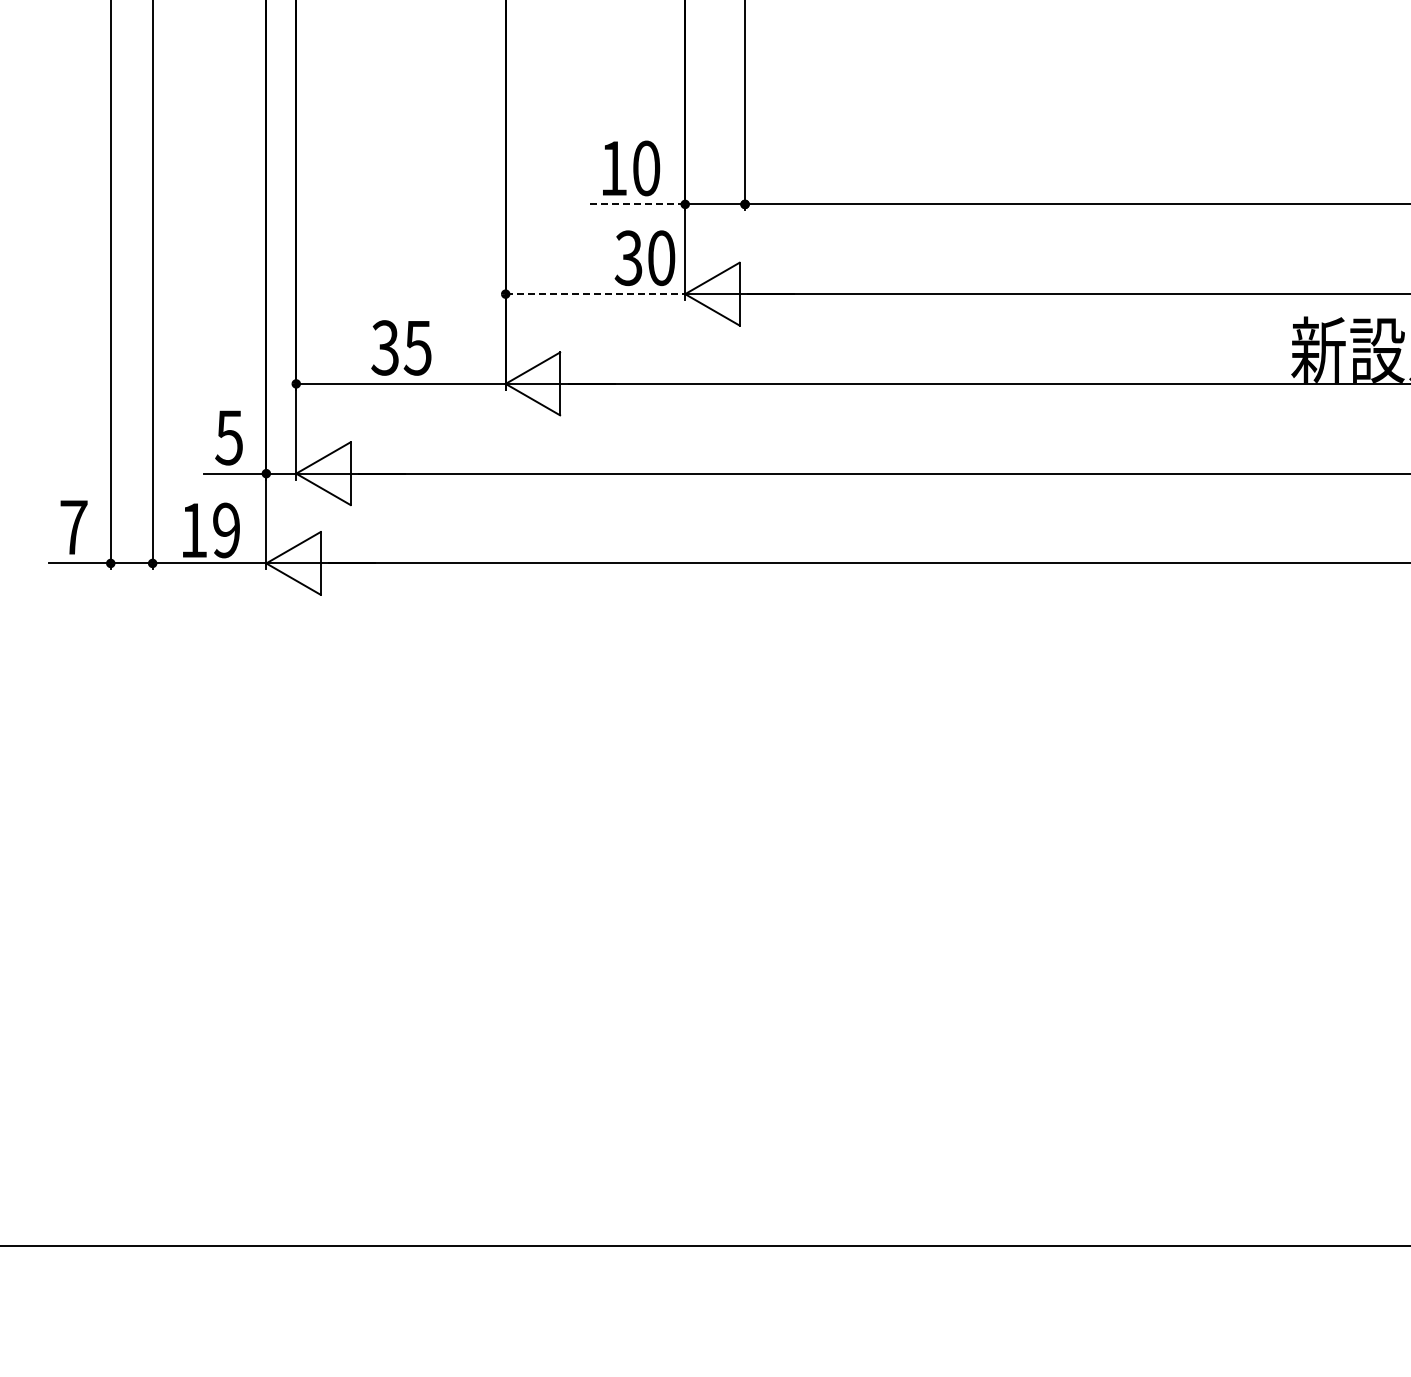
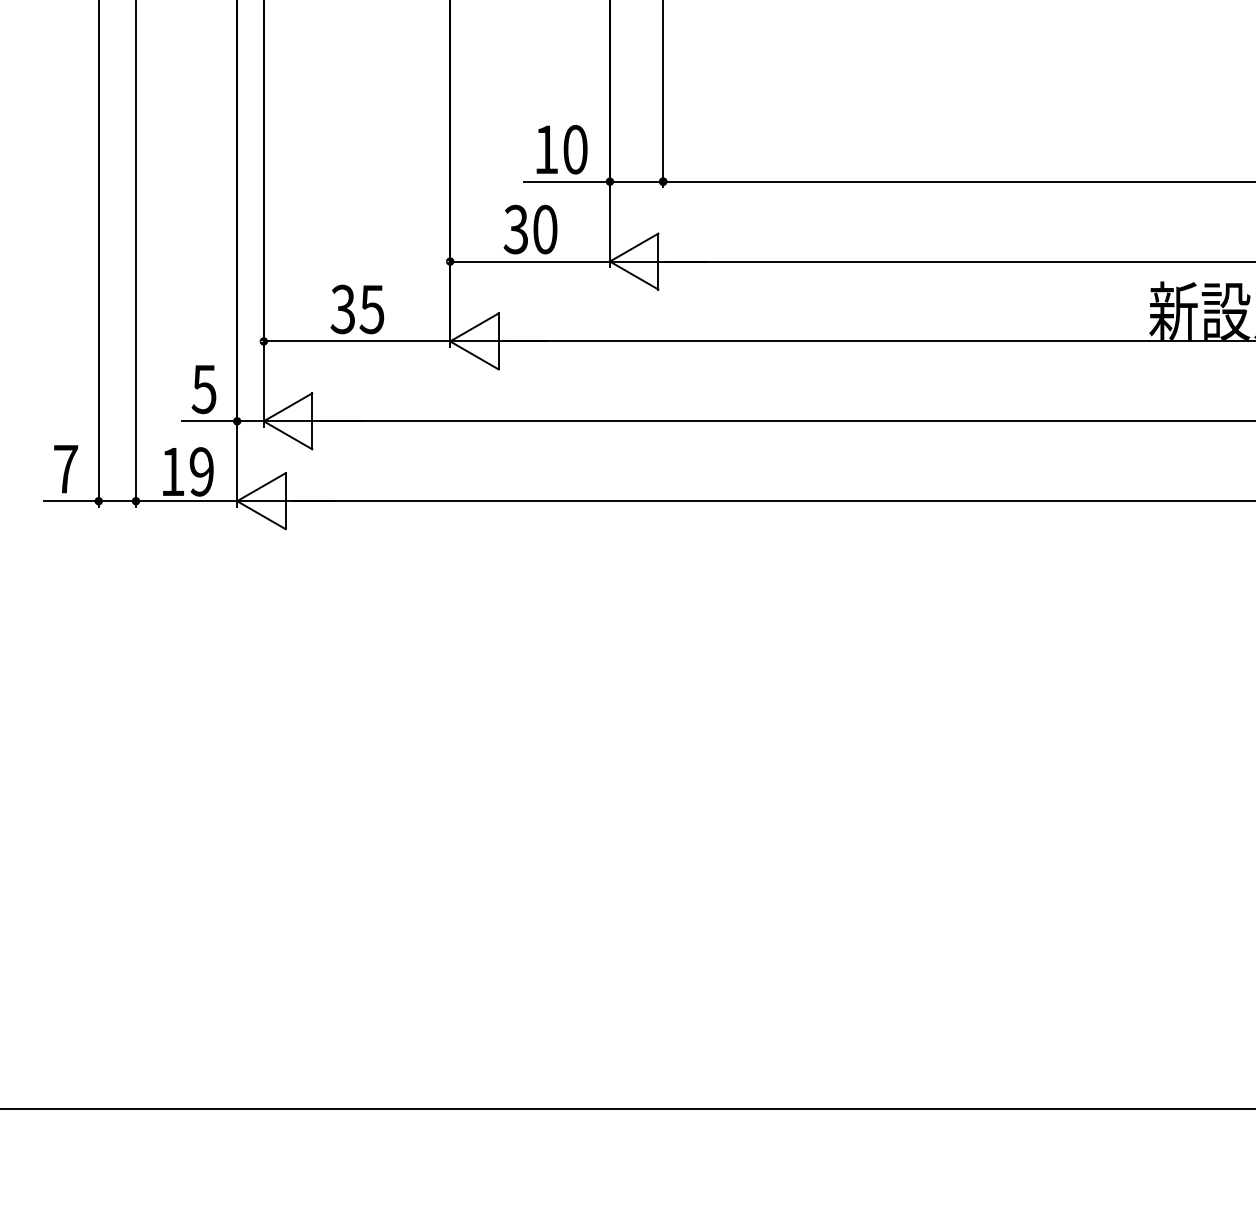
line: (636, 204) -> (566, 181), dashed -> solid
text: (644, 257) -> (530, 228), moved
line: (595, 294) -> (530, 261), dashed -> solid

